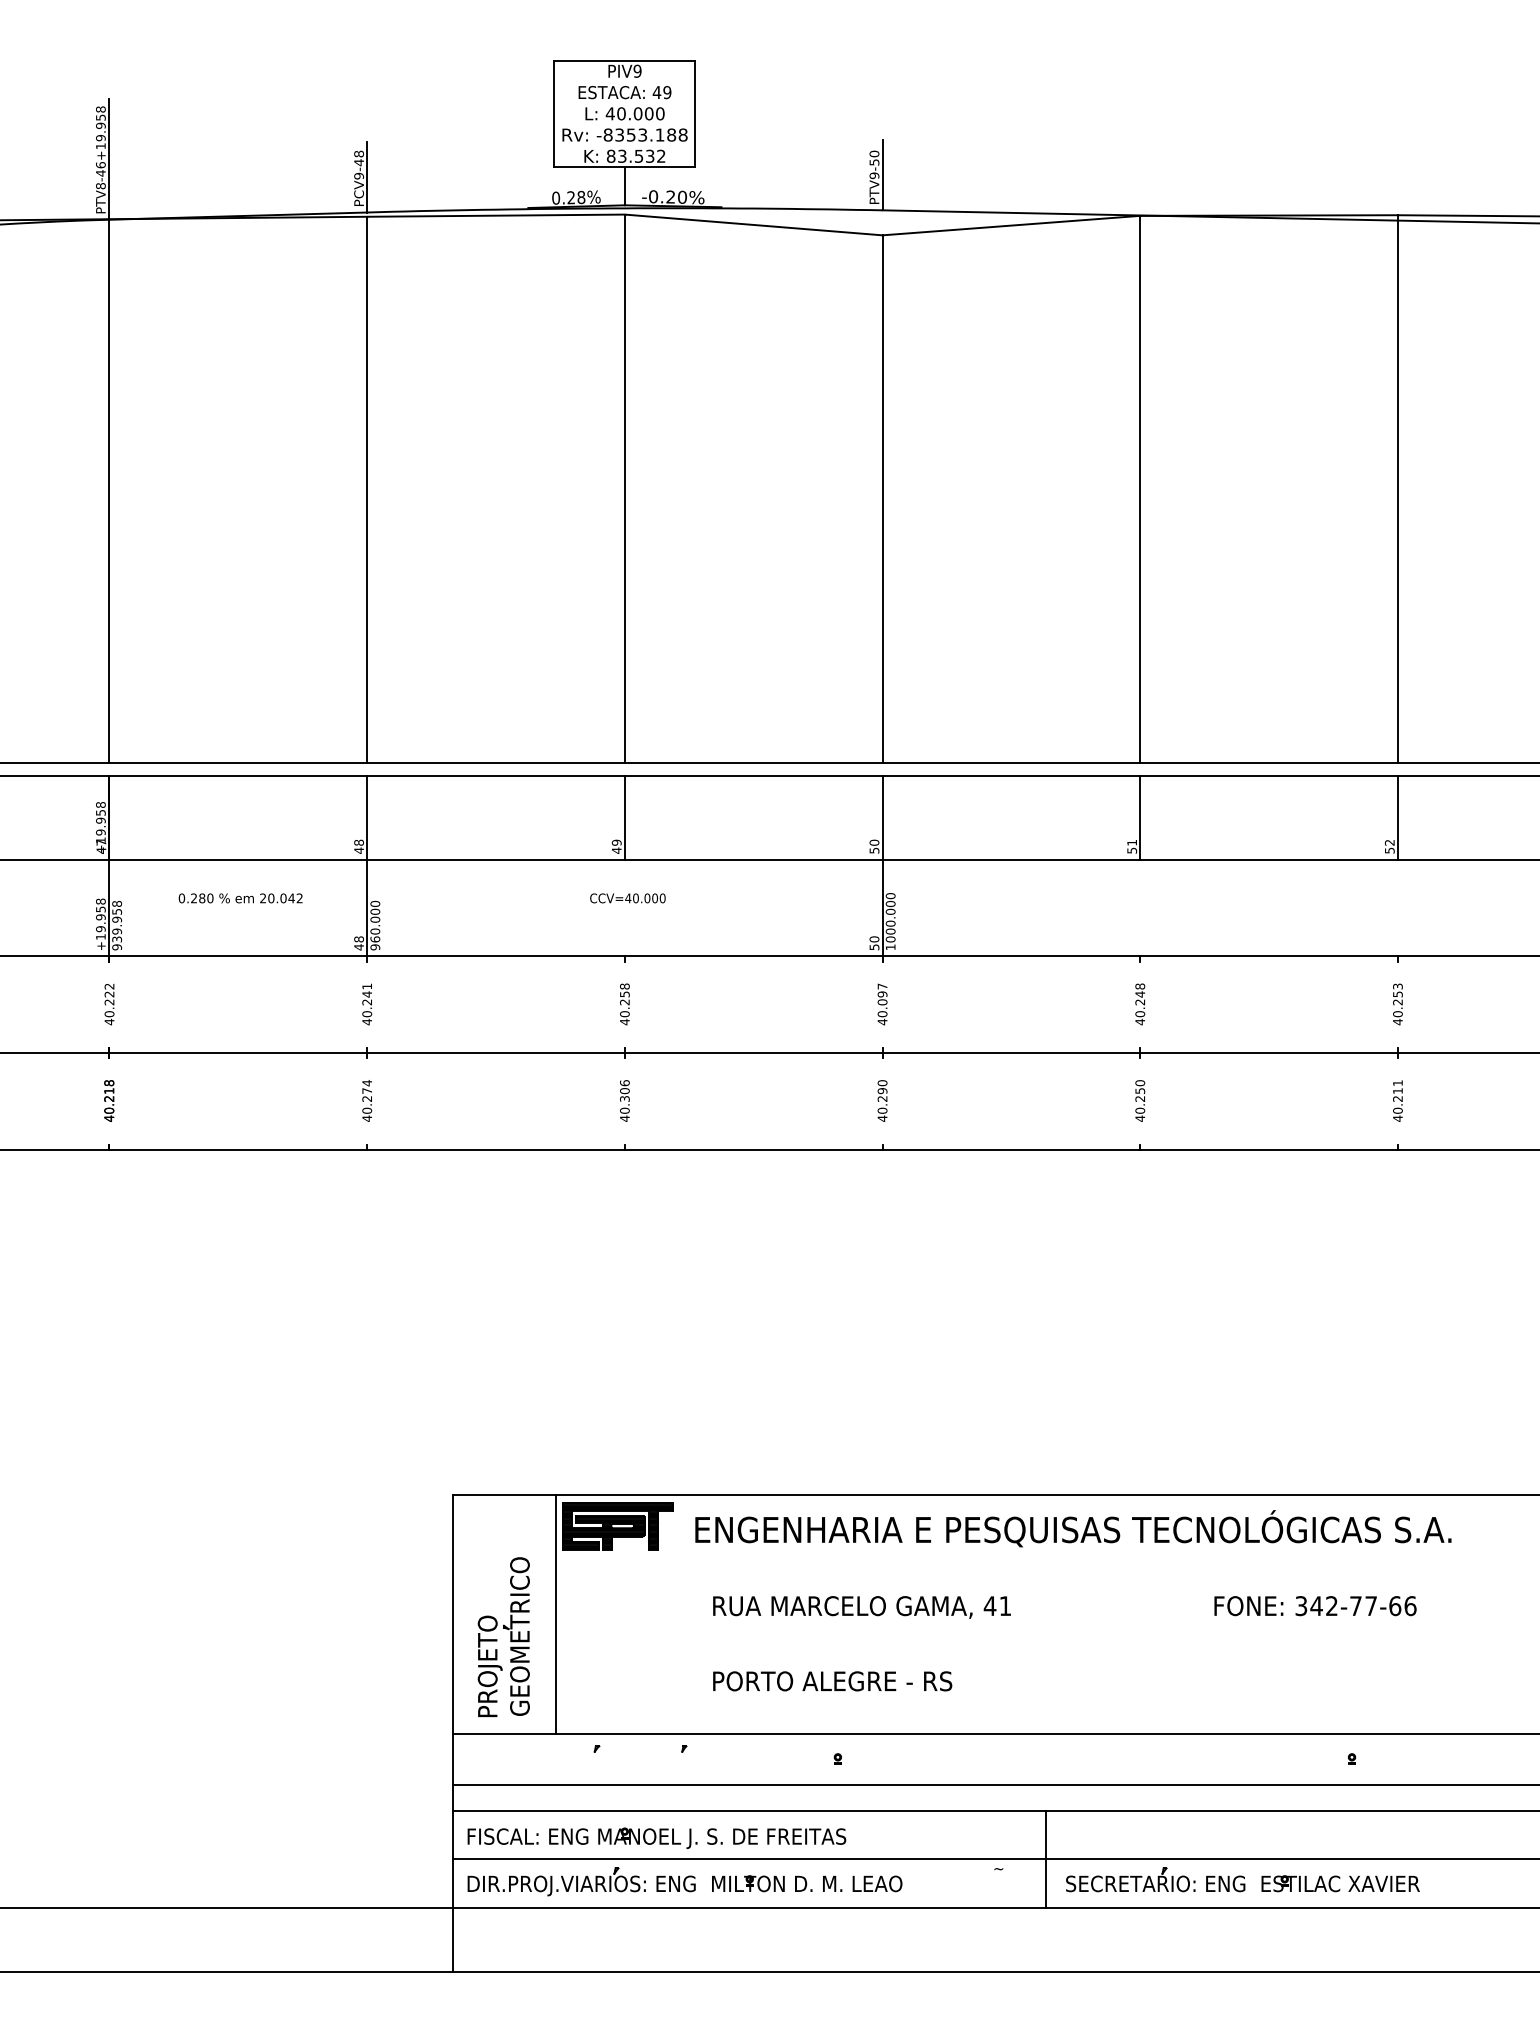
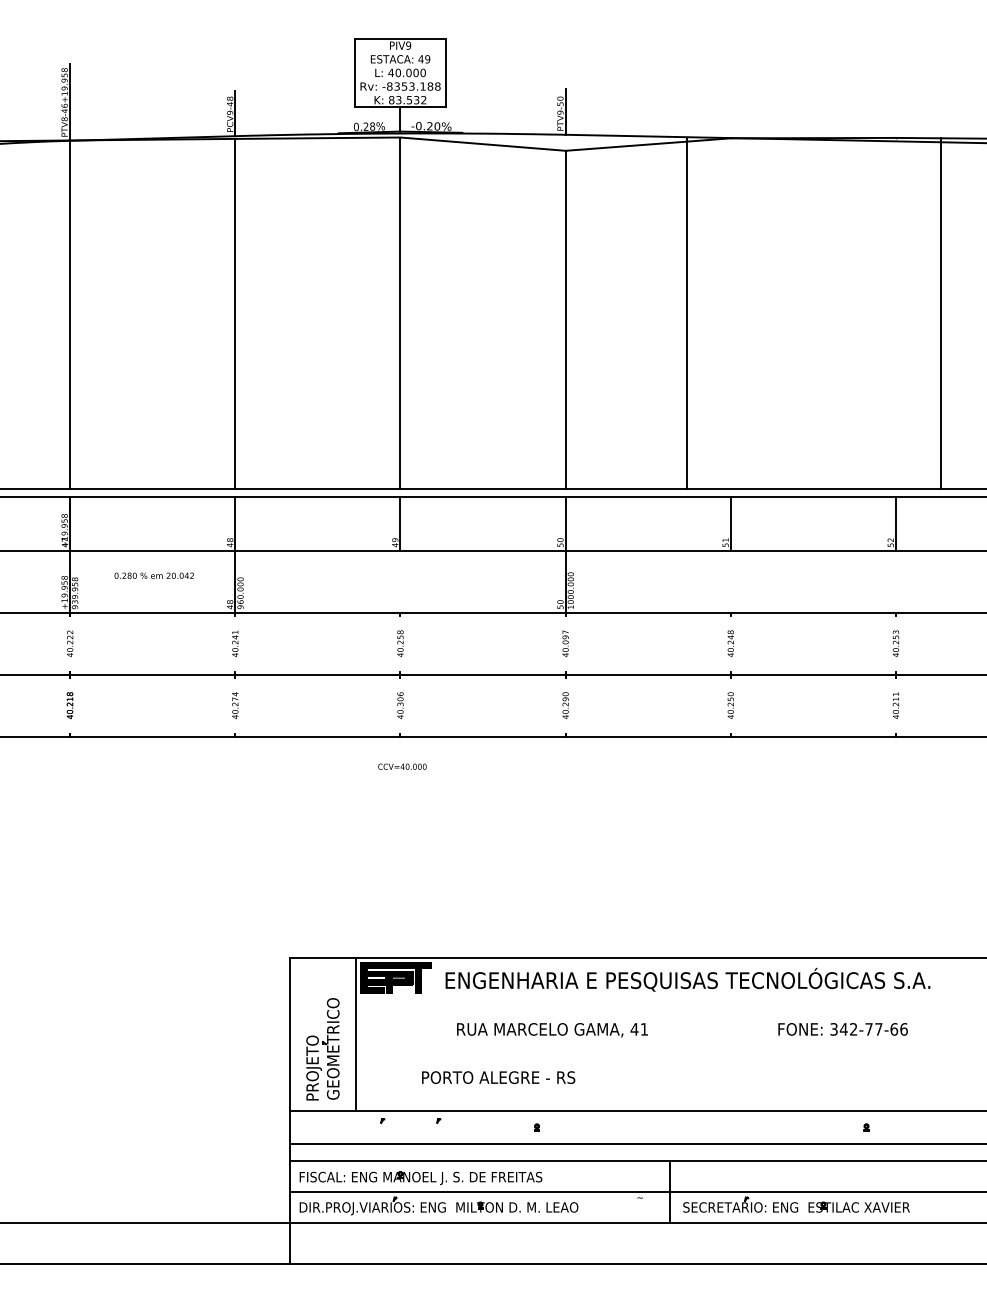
line: (1139, 489) -> (686, 313), moved
line: (1397, 489) -> (940, 313), moved
text: (628, 897) -> (402, 766), moved
text: (832, 1681) -> (498, 1077), moved

